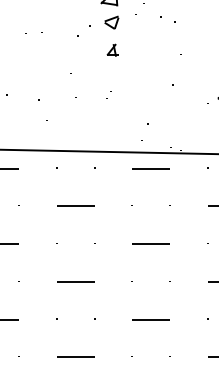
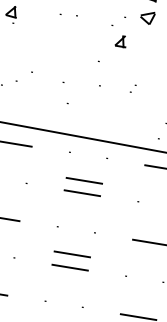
part: (112, 49) -> (121, 40), moved
line: (75, 193) -> (84, 180), added
line: (75, 267) -> (72, 253), added

